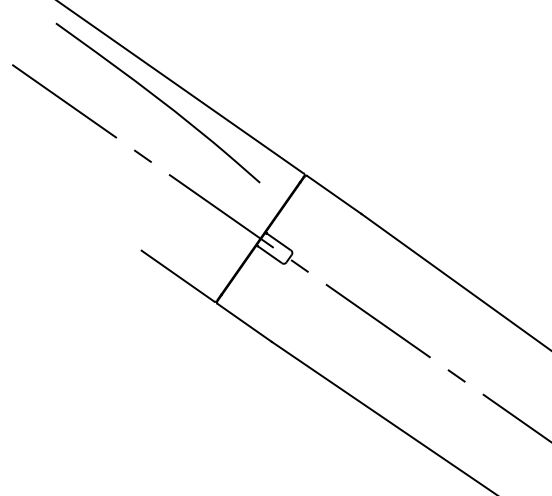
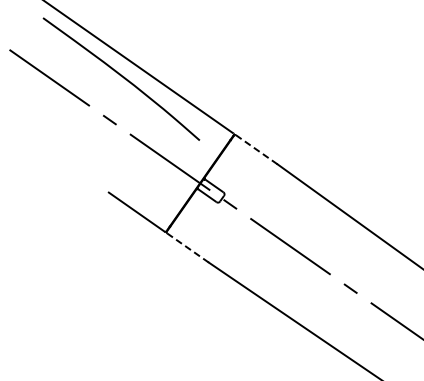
line: (333, 194) -> (256, 149), solid -> dashed
line: (245, 322) -> (188, 247), solid -> dashed

